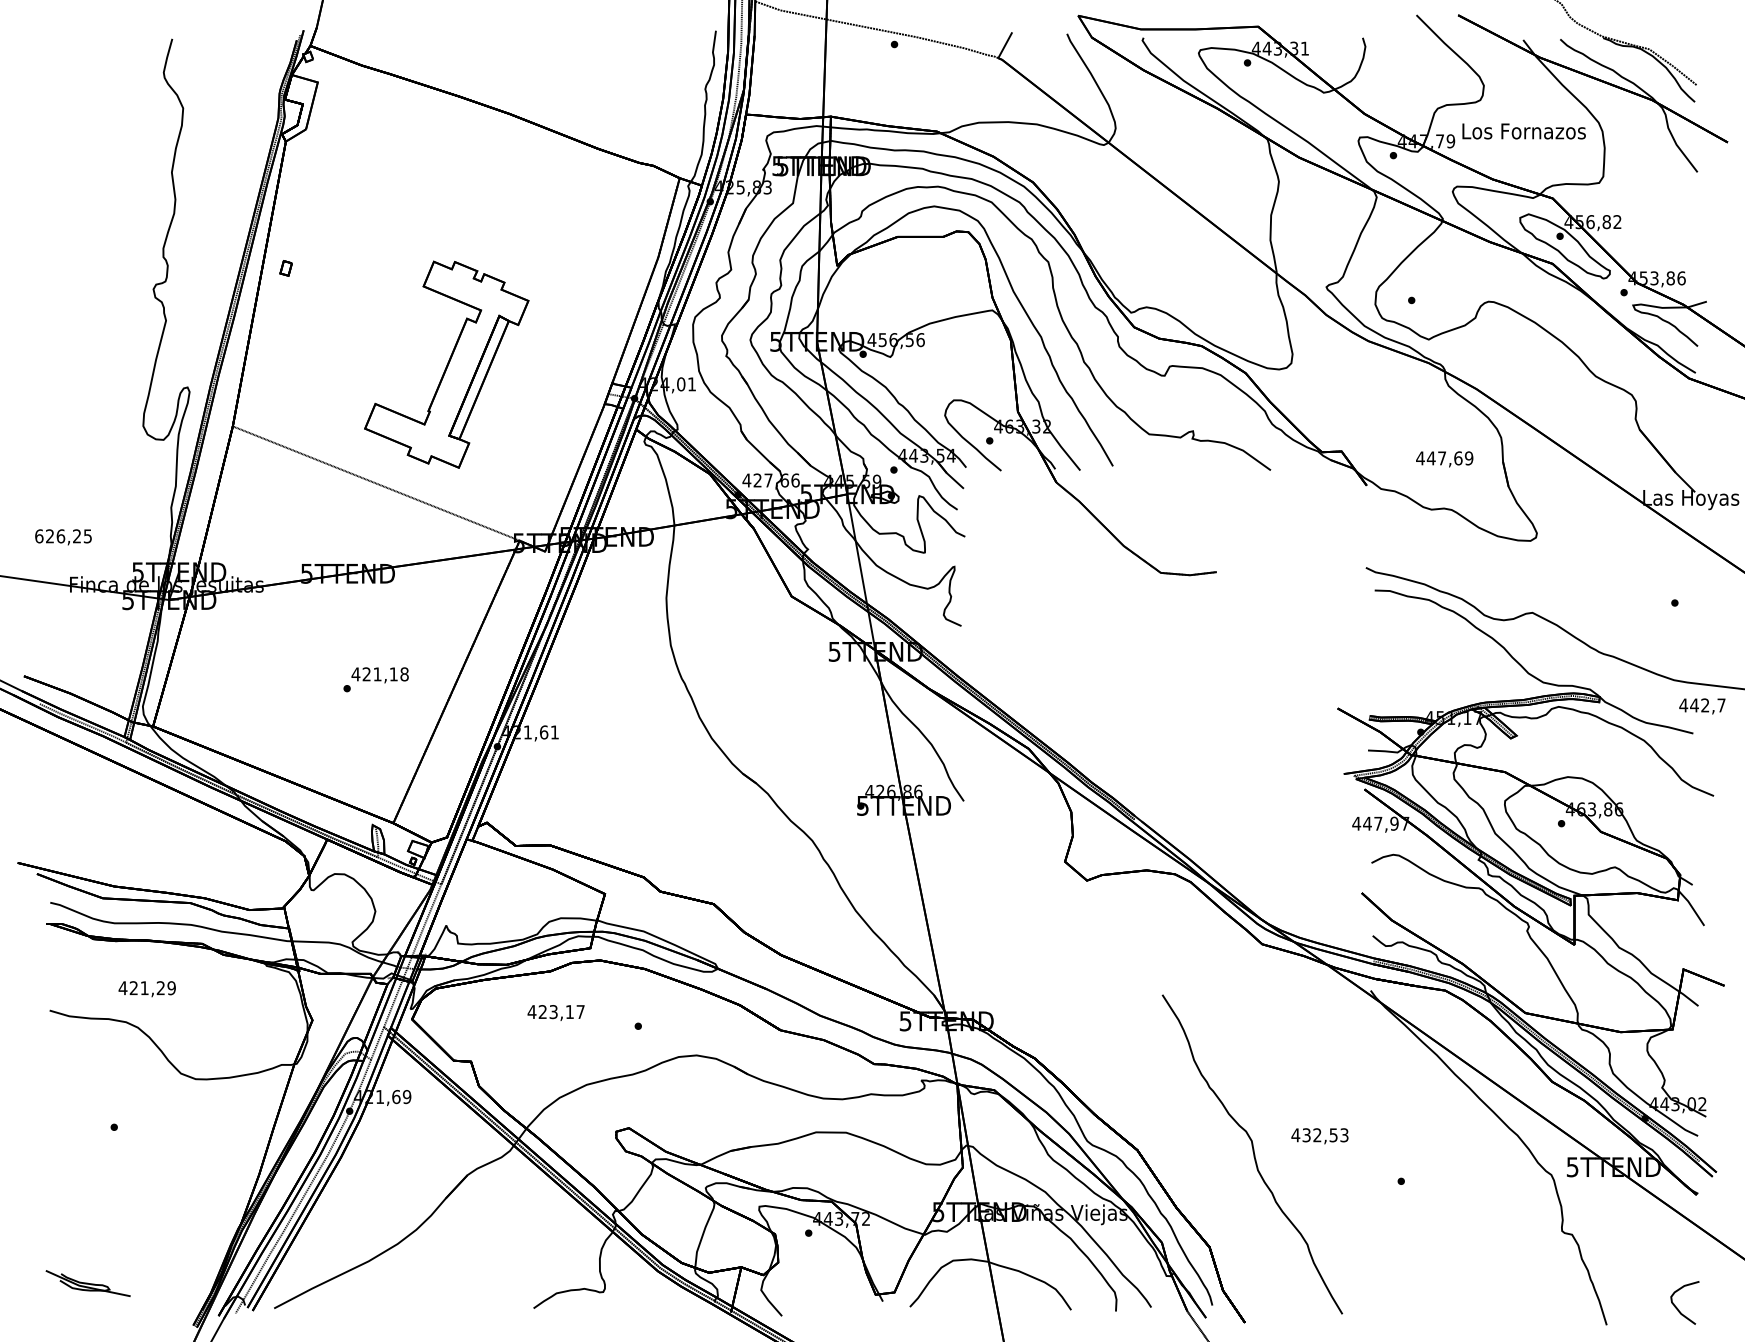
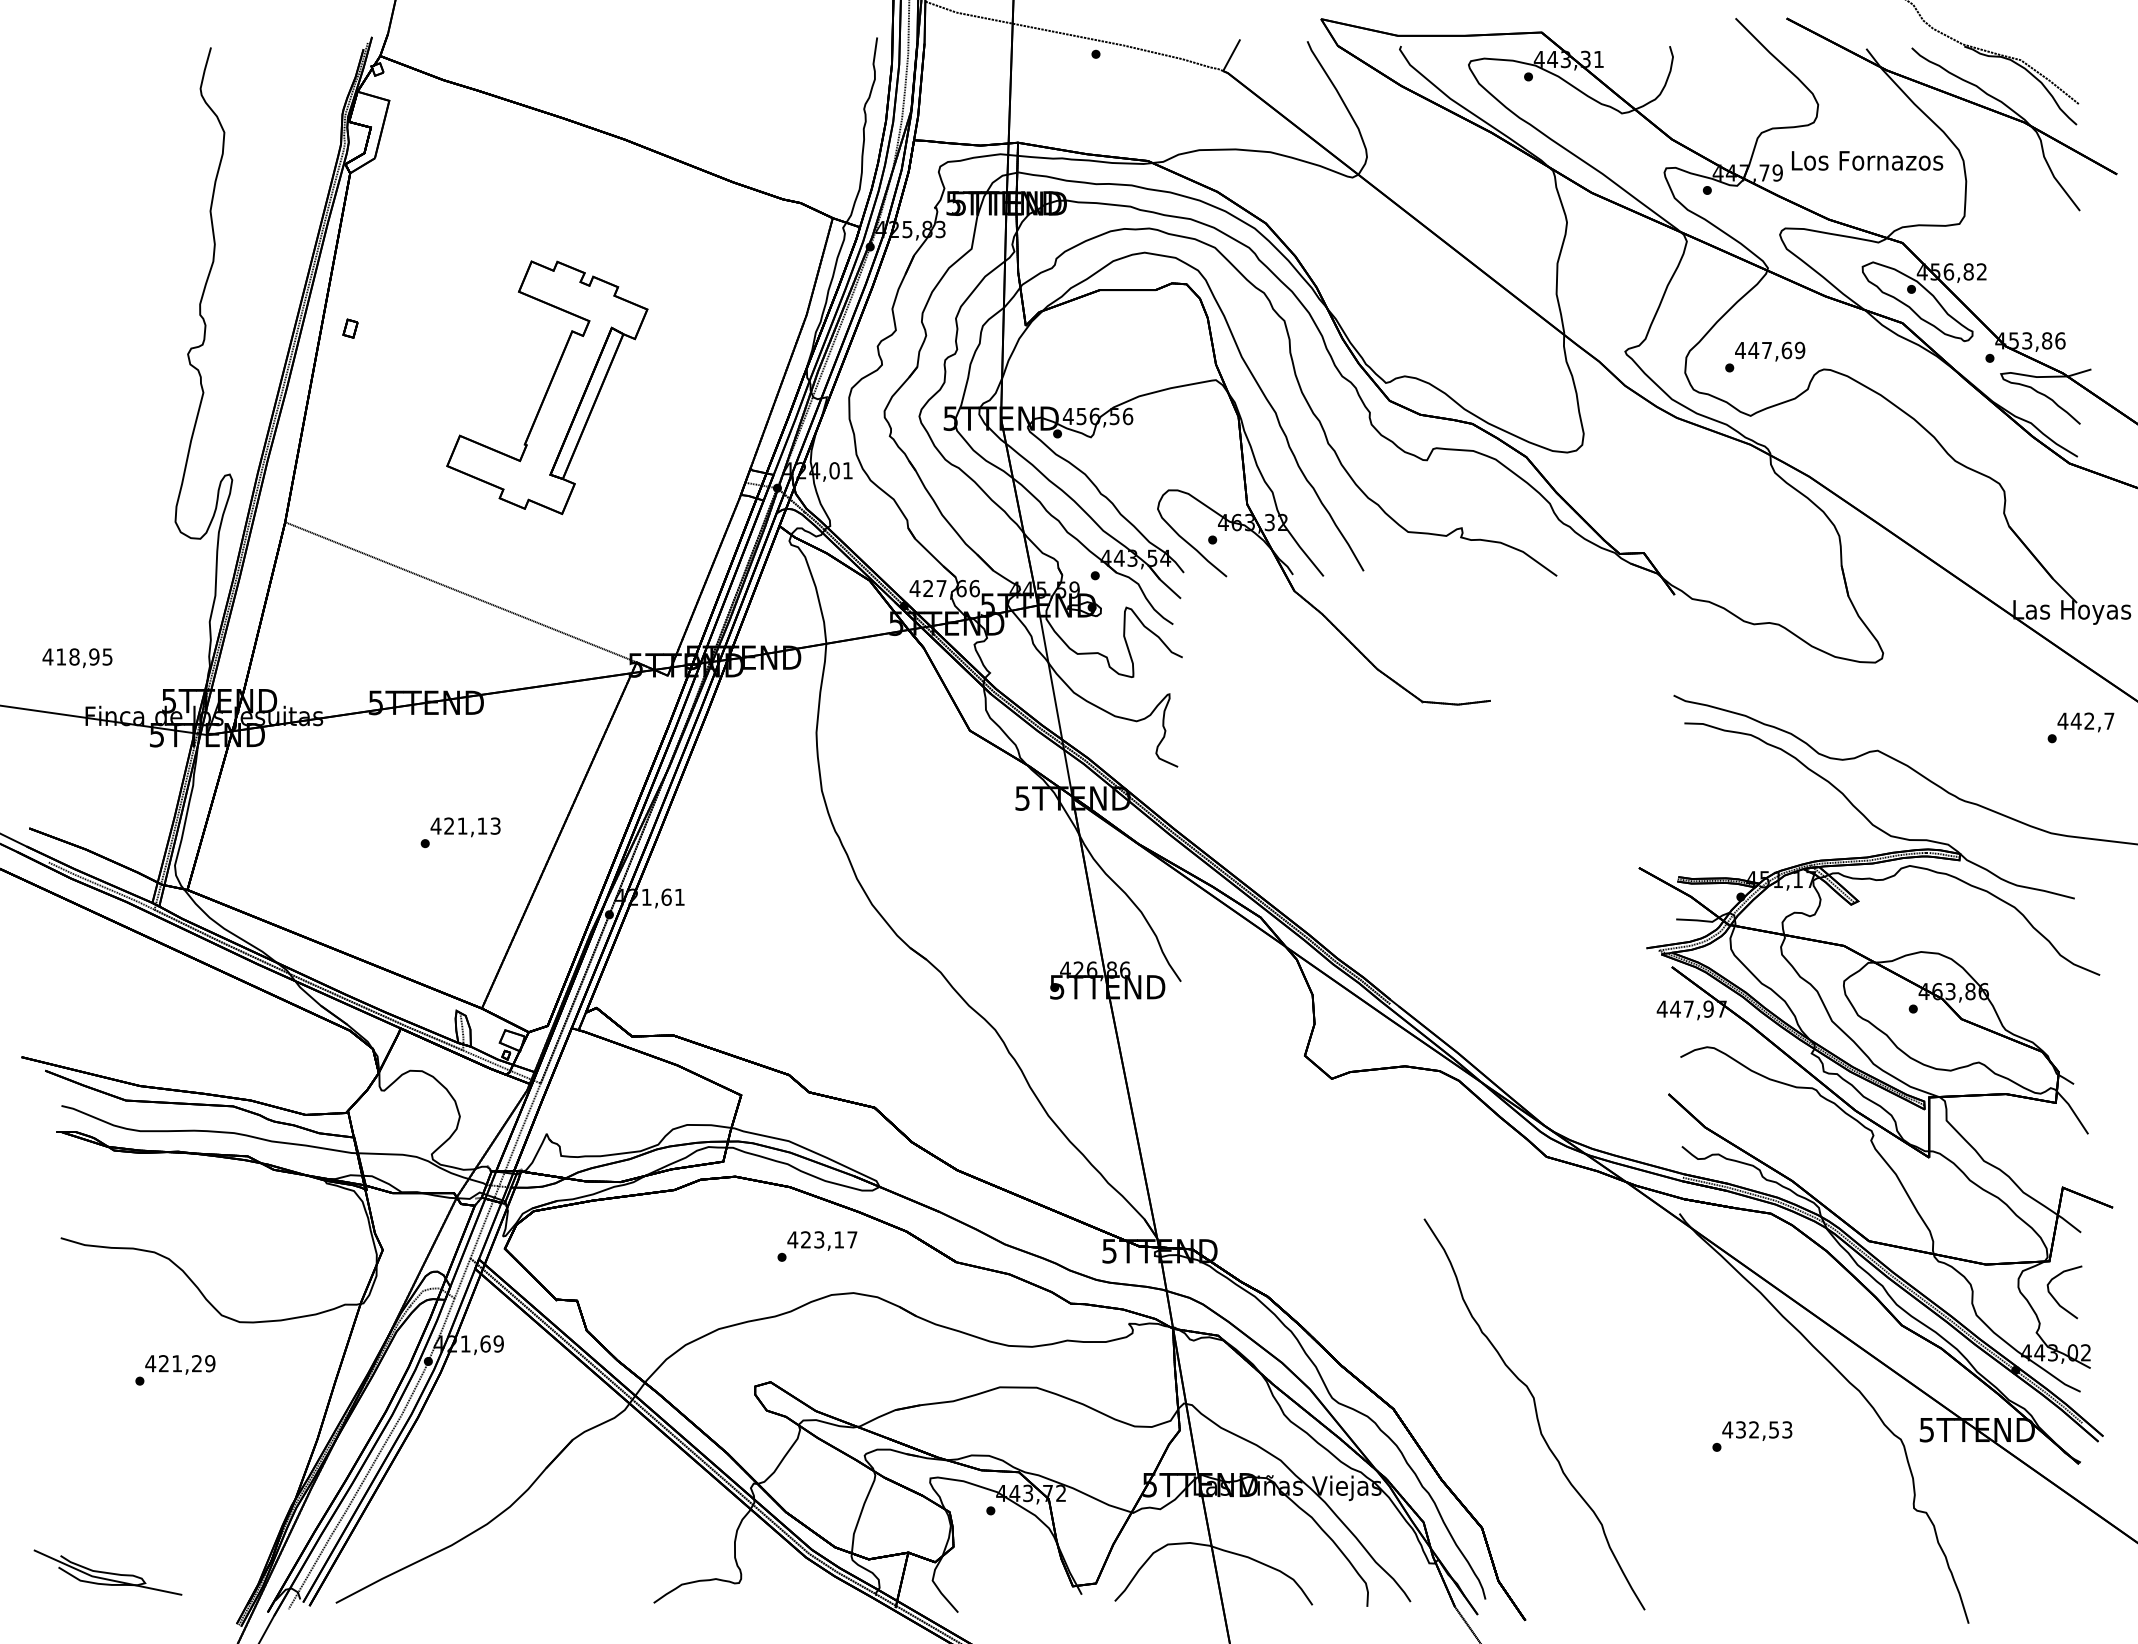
part: (446, 364) -> (547, 387), moved
text: (1444, 459) -> (1770, 351), moved
text: (57, 535) -> (70, 656), 626,25 -> 418,95
text: (404, 673) -> (495, 825), 421,18 -> 421,13
text: (1702, 706) -> (2085, 722), moved
text: (147, 988) -> (180, 1364), moved
text: (556, 1012) -> (822, 1240), moved
text: (1320, 1135) -> (1757, 1430), moved
part: (87, 1283) -> (107, 1572), size x1.43
curve: (1678, 1308) -> (2056, 1299), moved

